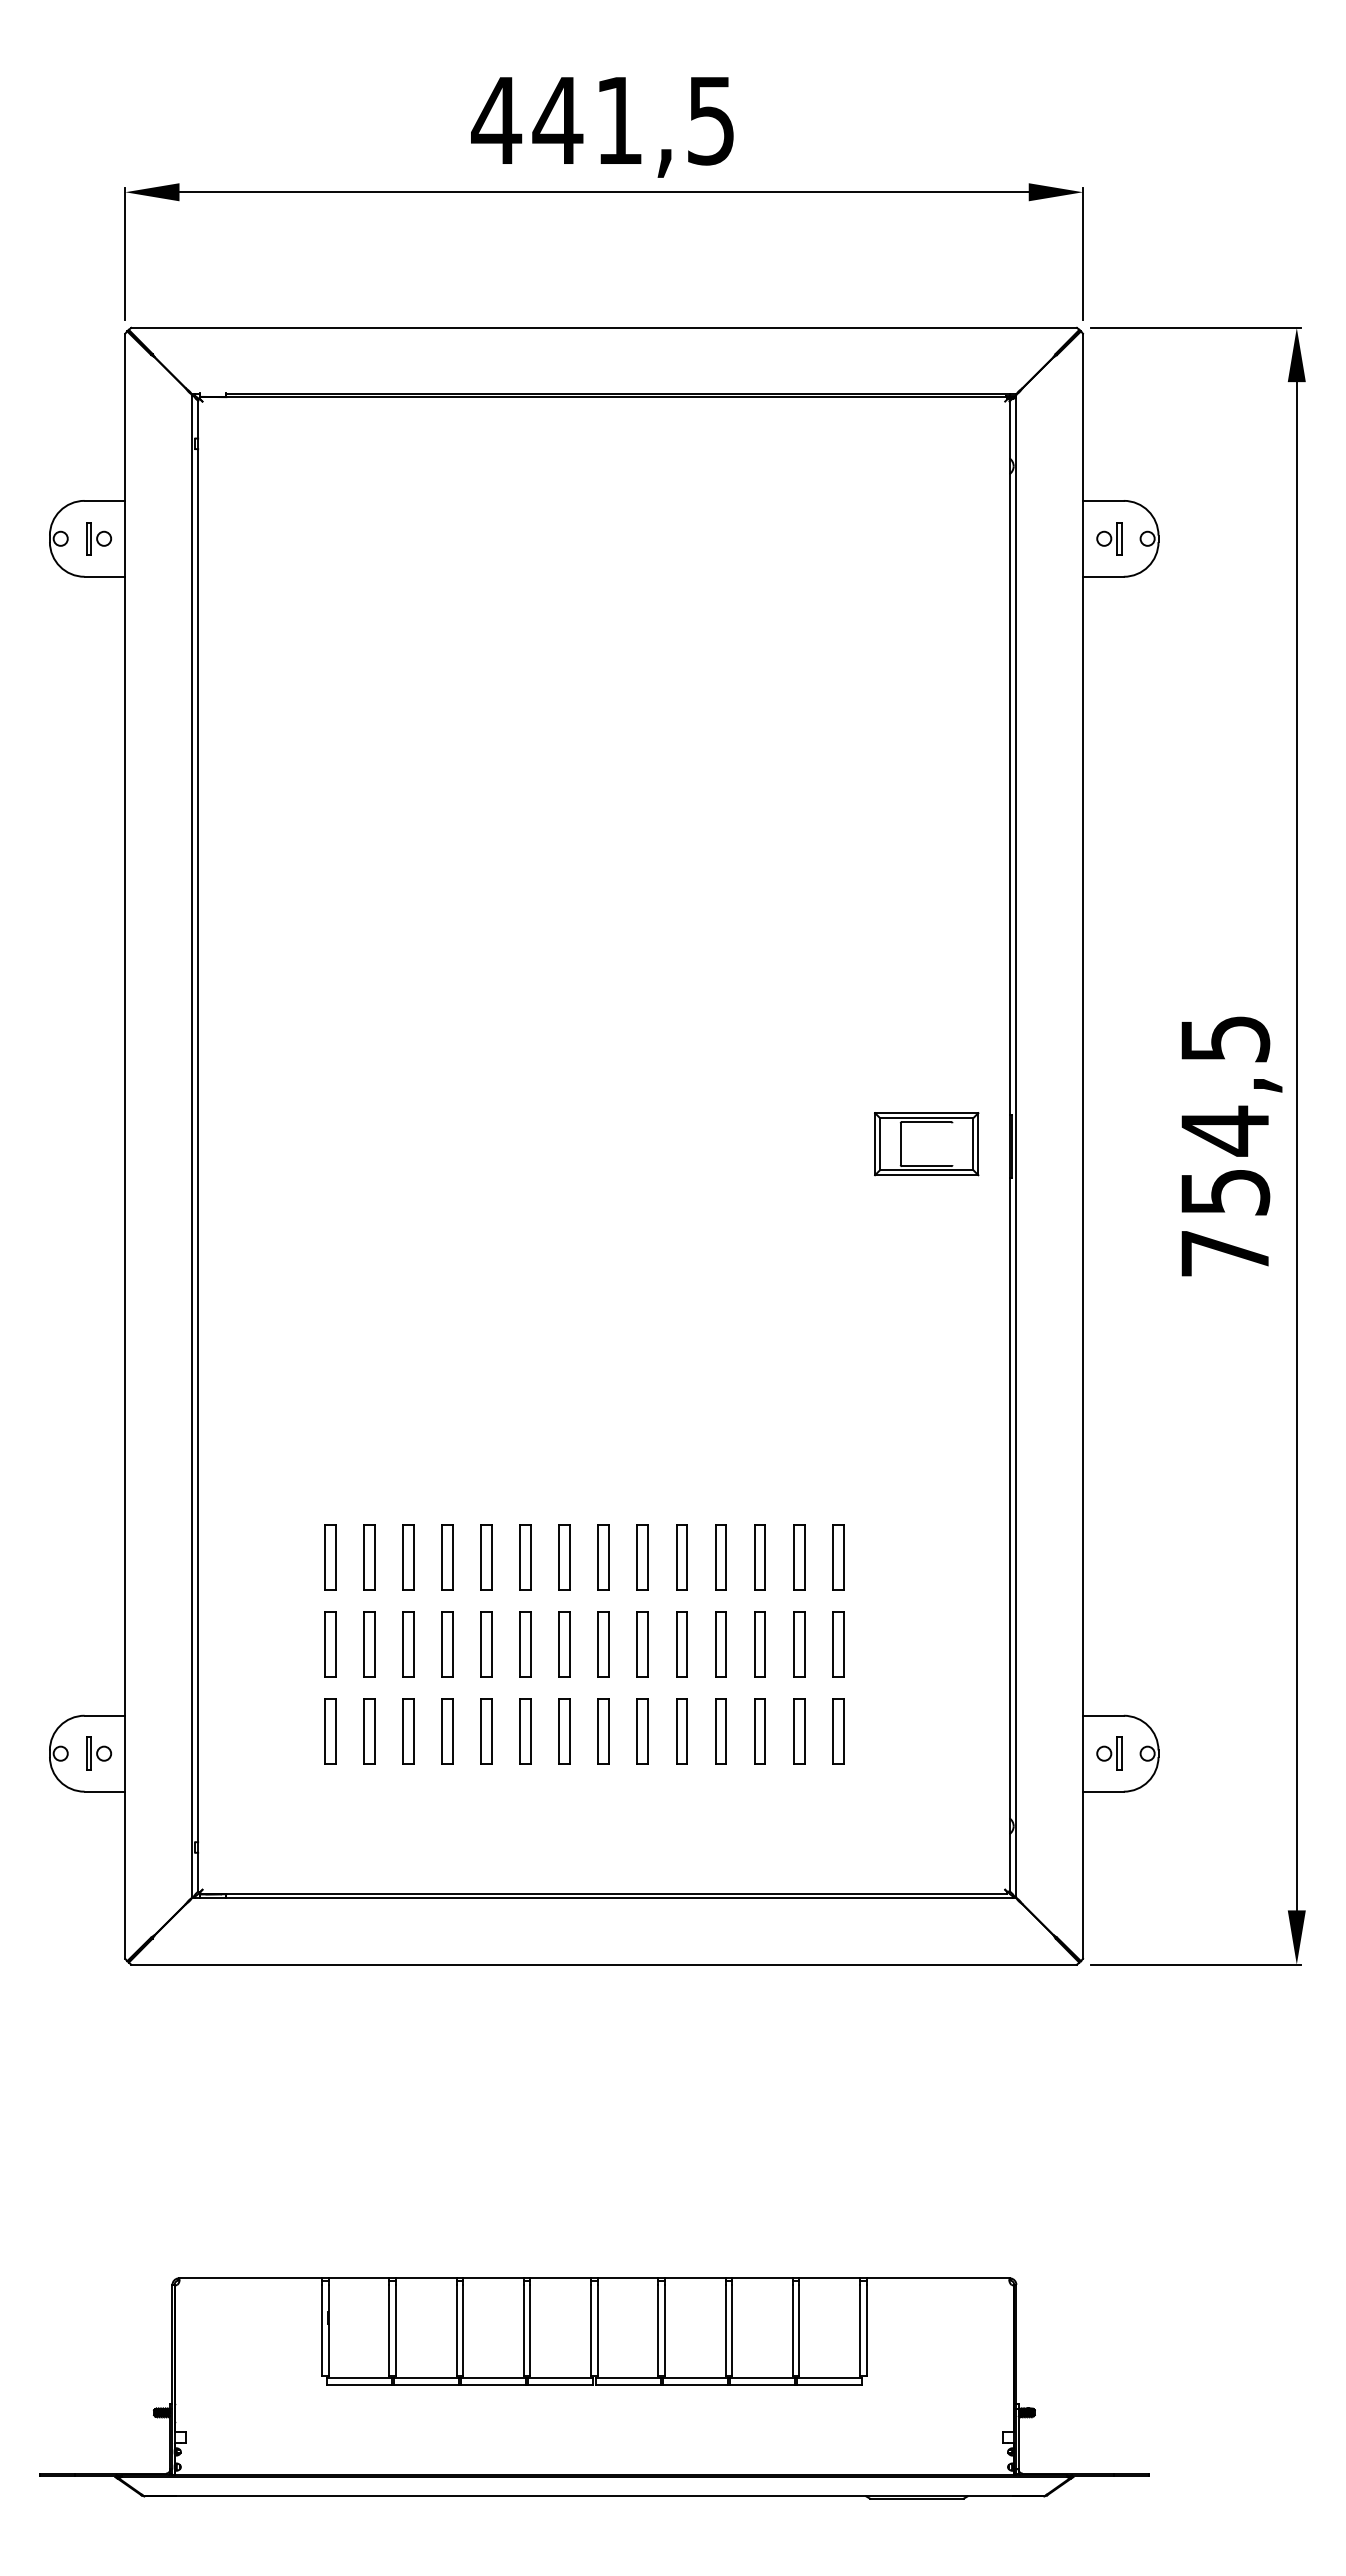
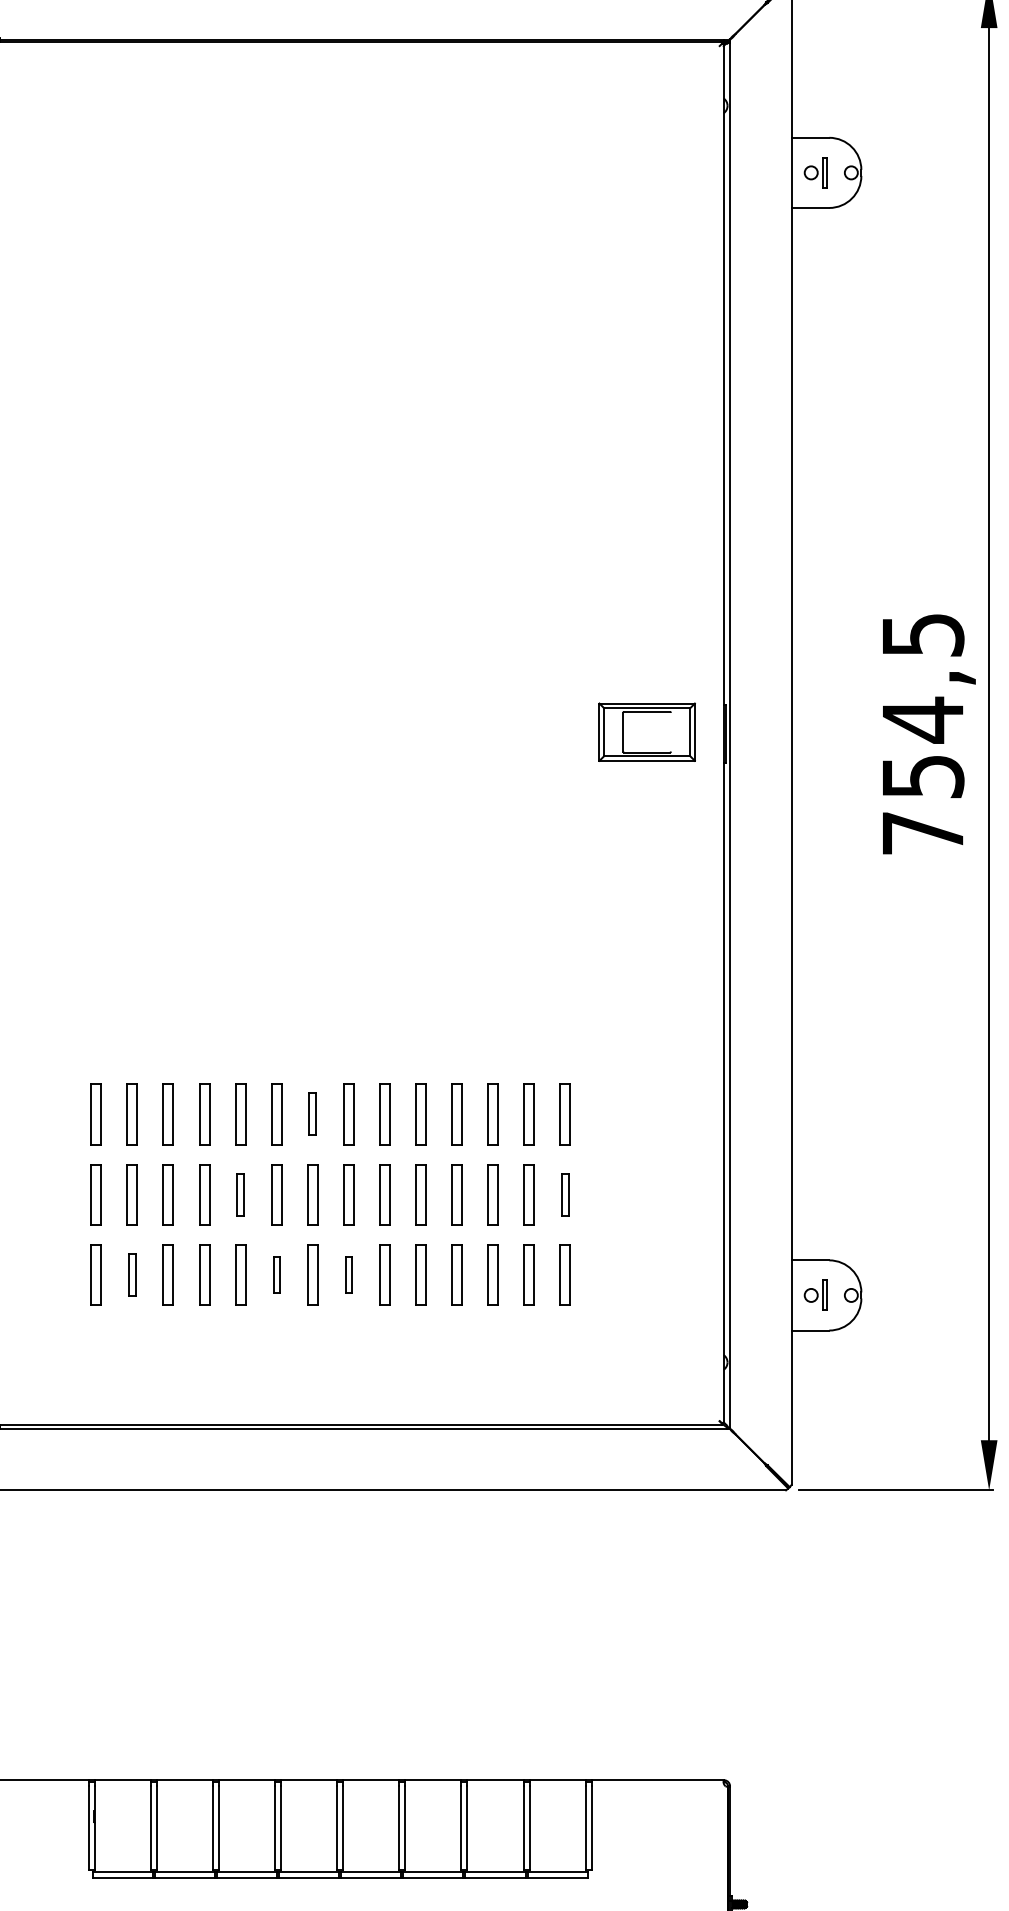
part: (564, 1557) -> (312, 1114), size x0.7
part: (486, 1644) -> (240, 1194), size x0.7
part: (838, 1644) -> (565, 1194), size x0.7
part: (369, 1731) -> (132, 1274), size x0.7
part: (525, 1731) -> (276, 1274), size x0.6
part: (603, 1731) -> (348, 1274), size x0.6

